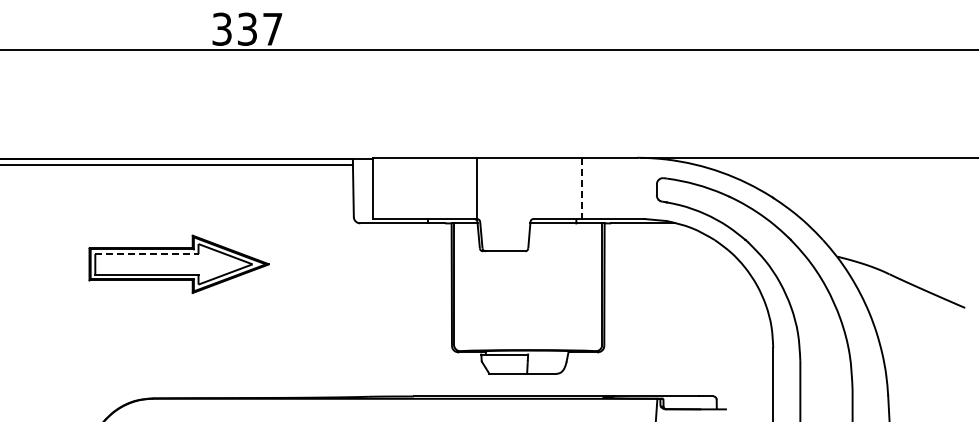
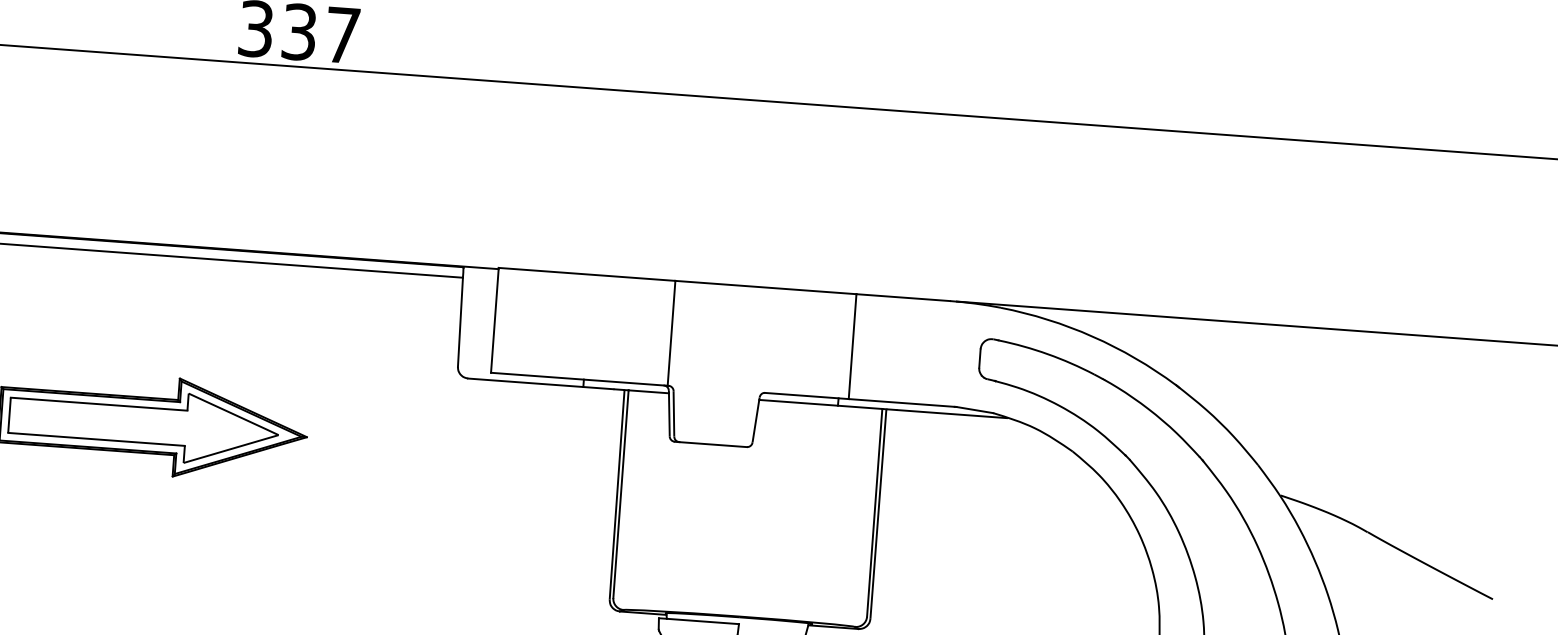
line: (582, 188) -> (852, 346), dashed -> solid
line: (146, 254) -> (98, 404), dashed -> solid

